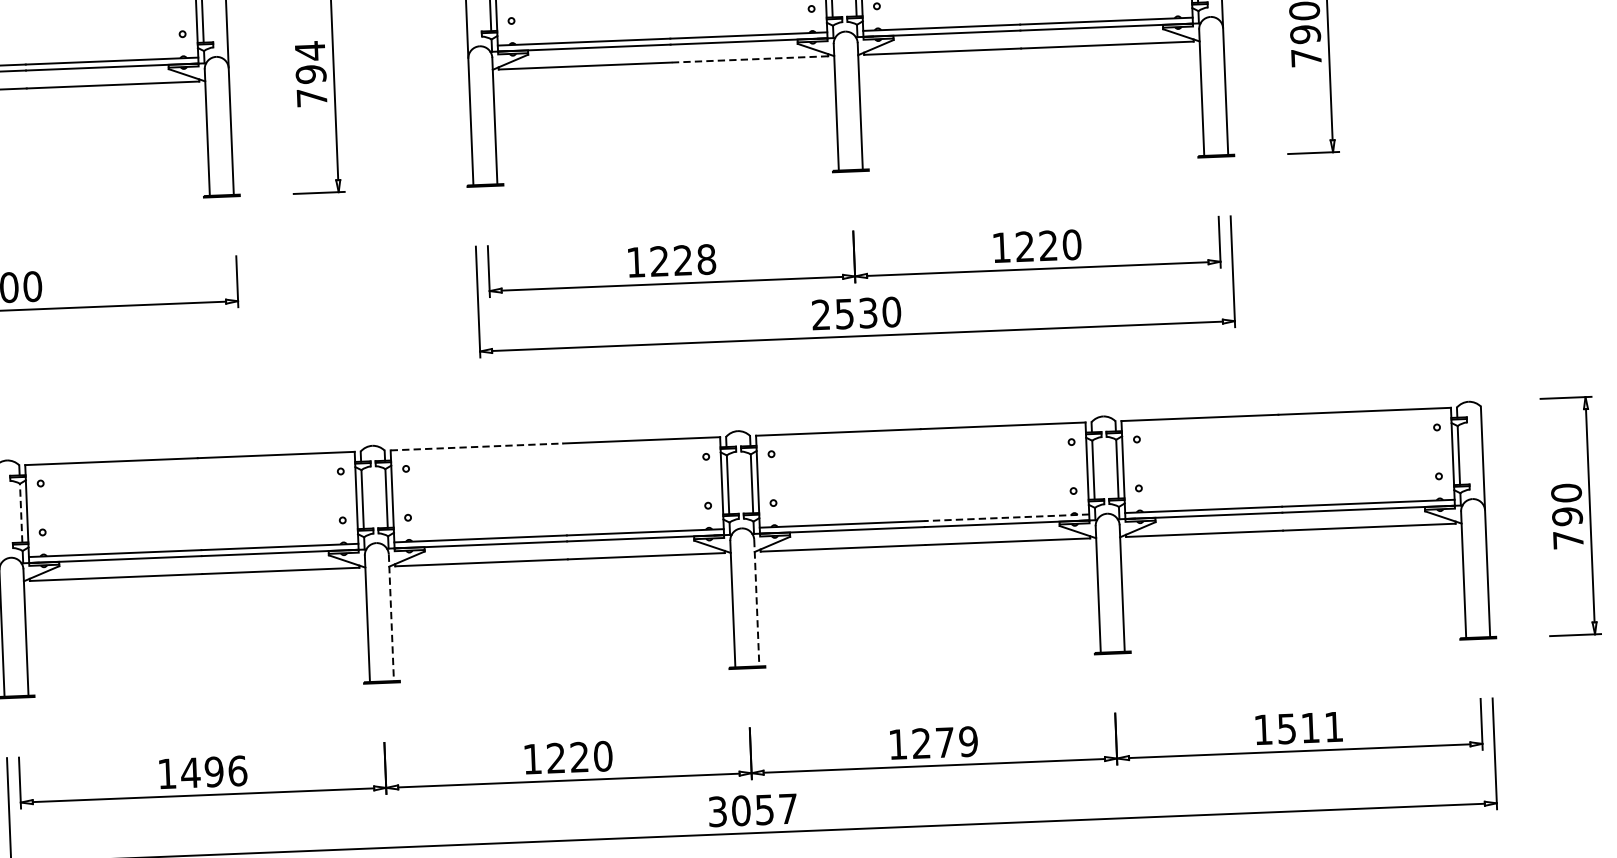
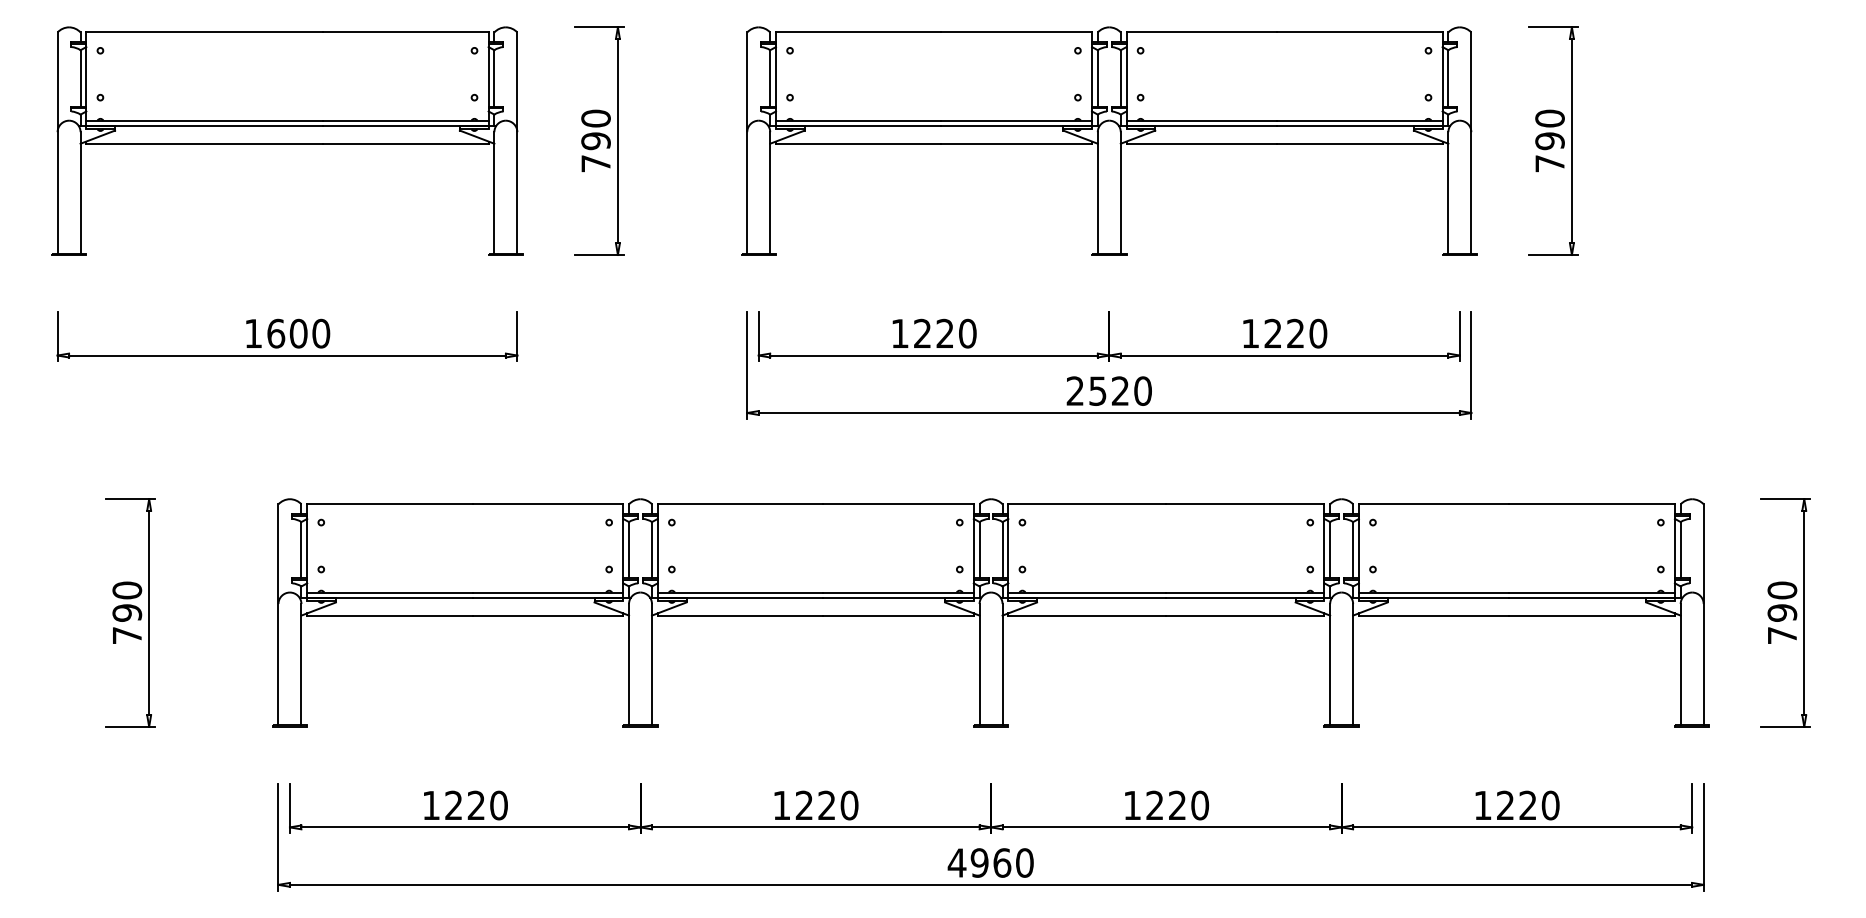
text: (309, 50) -> (595, 118), 794 -> 790
line: (749, 59) -> (1016, 143), dashed -> solid
text: (706, 259) -> (967, 333), 1228 -> 1220
text: (868, 312) -> (1120, 390), 2530 -> 2520
line: (476, 447) -> (740, 504), dashed -> solid
line: (21, 512) -> (301, 549), dashed -> solid
line: (1005, 517) -> (1244, 592), dashed -> solid
line: (756, 602) -> (1002, 664), dashed -> solid
line: (391, 617) -> (652, 664), dashed -> solid
text: (1310, 727) -> (1528, 805), 1511 -> 1220
text: (957, 742) -> (1189, 805), 1279 -> 1220
text: (214, 771) -> (476, 805), 1496 -> 1220
text: (752, 809) -> (990, 862), 3057 -> 4960

